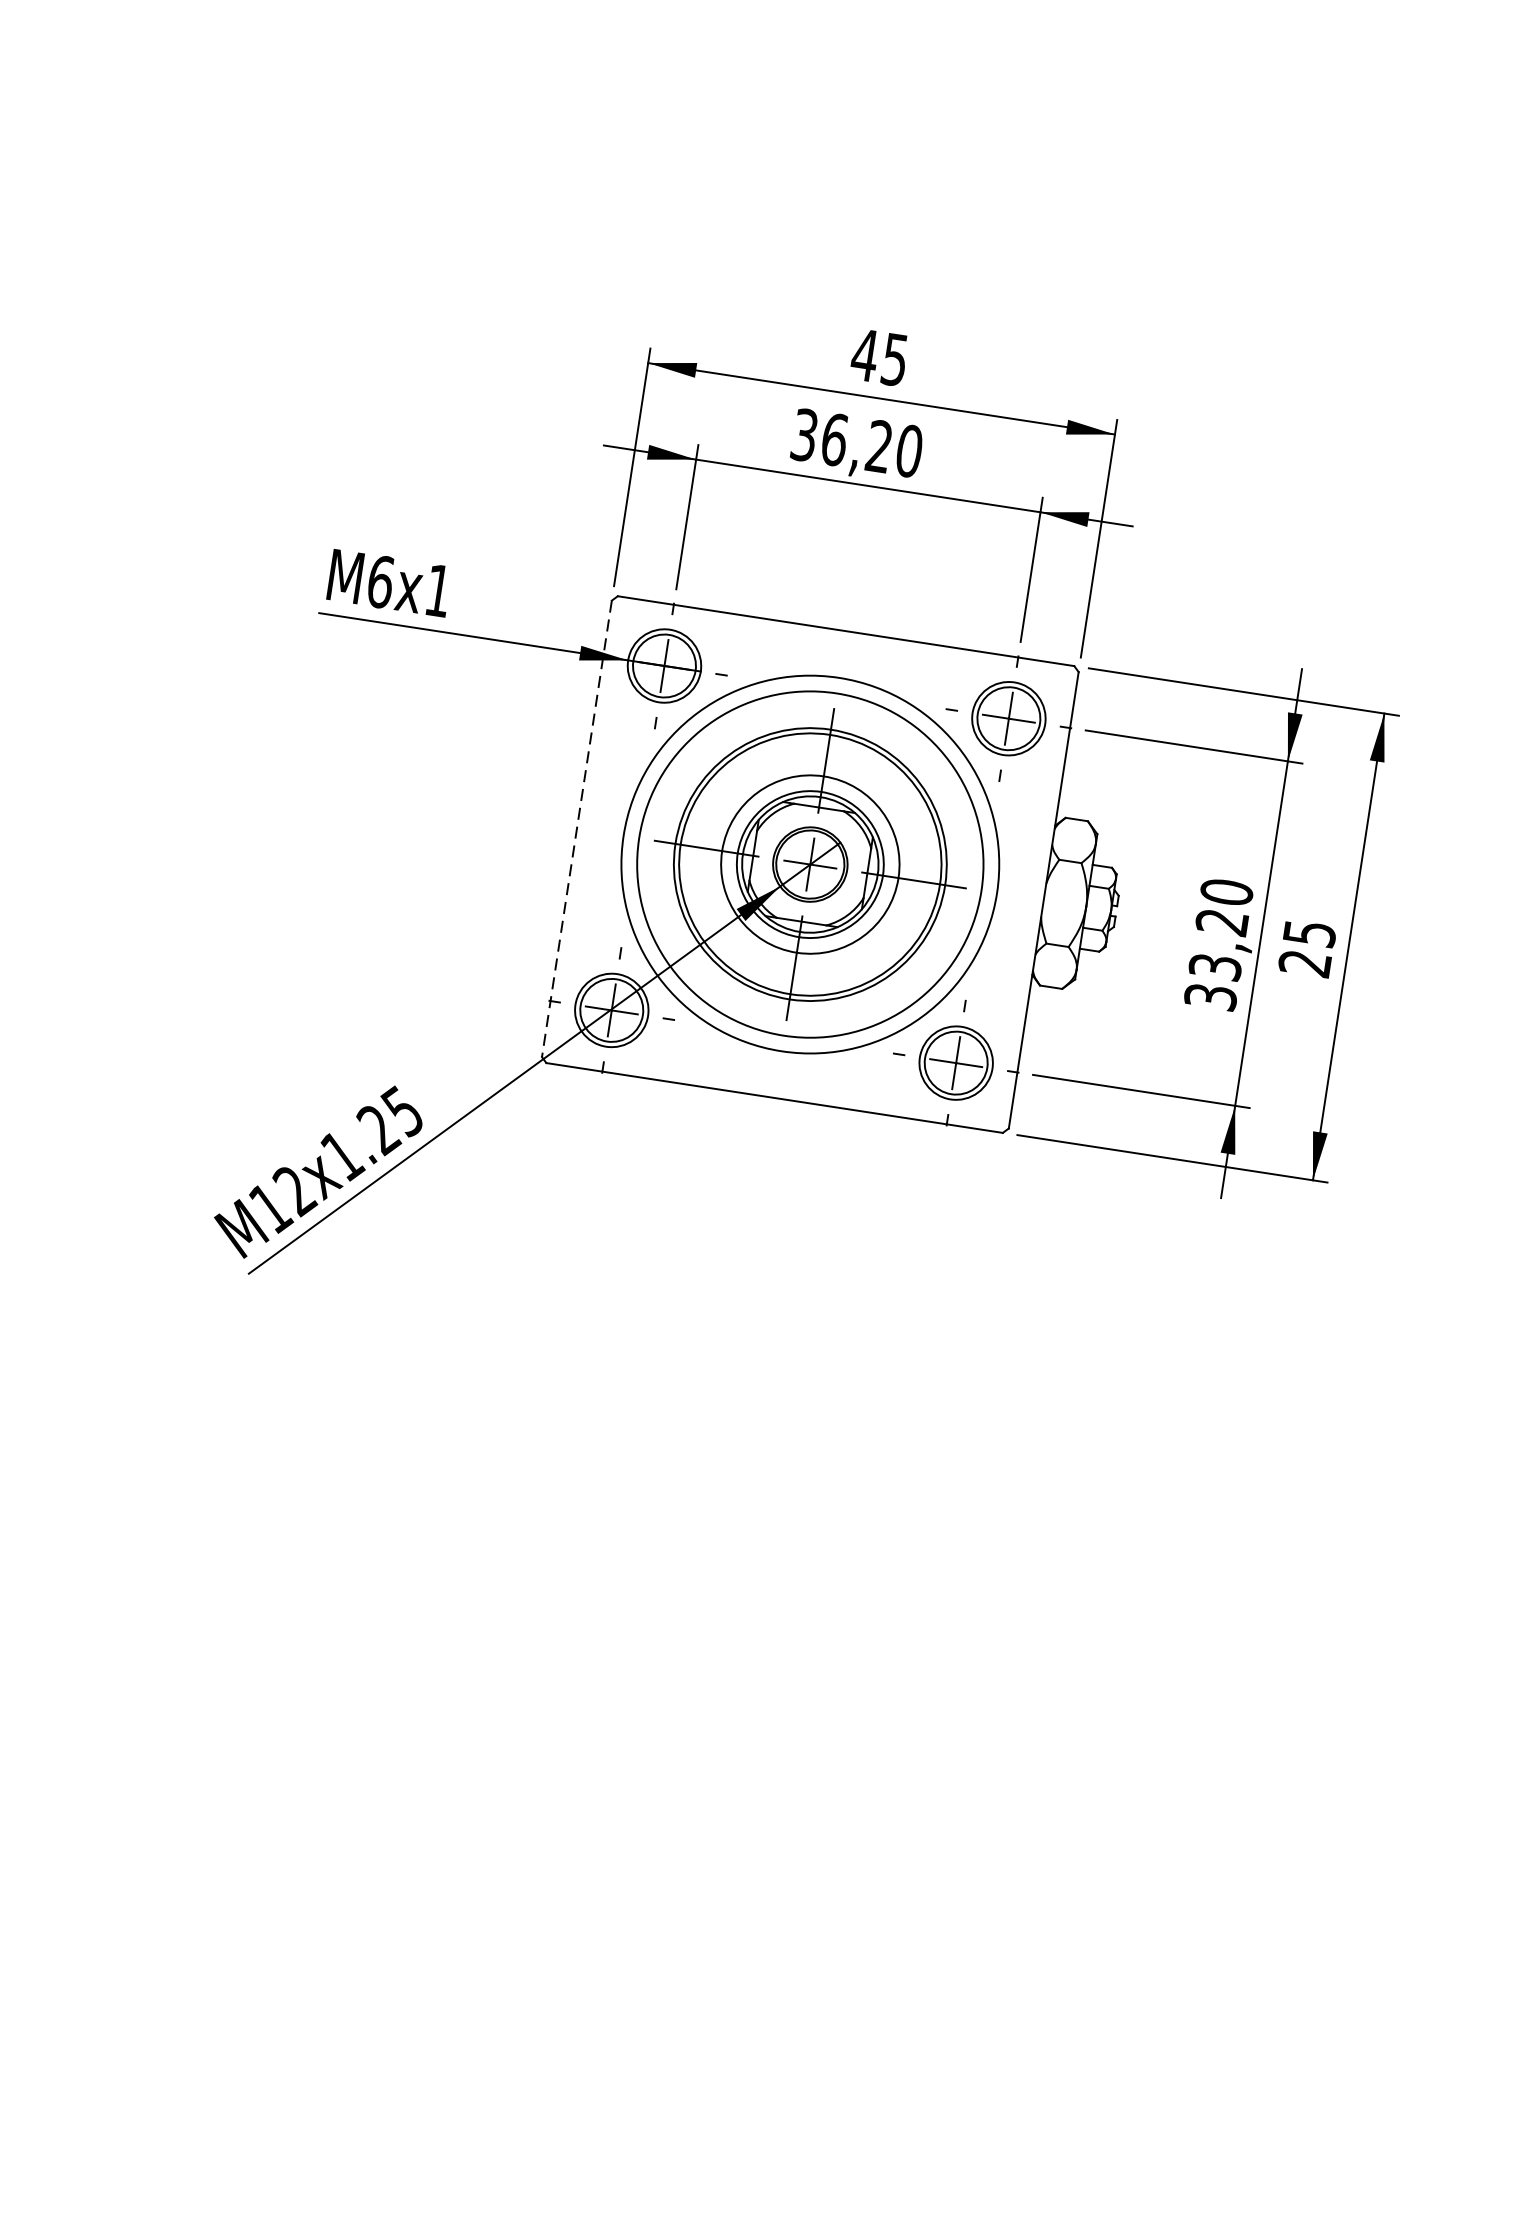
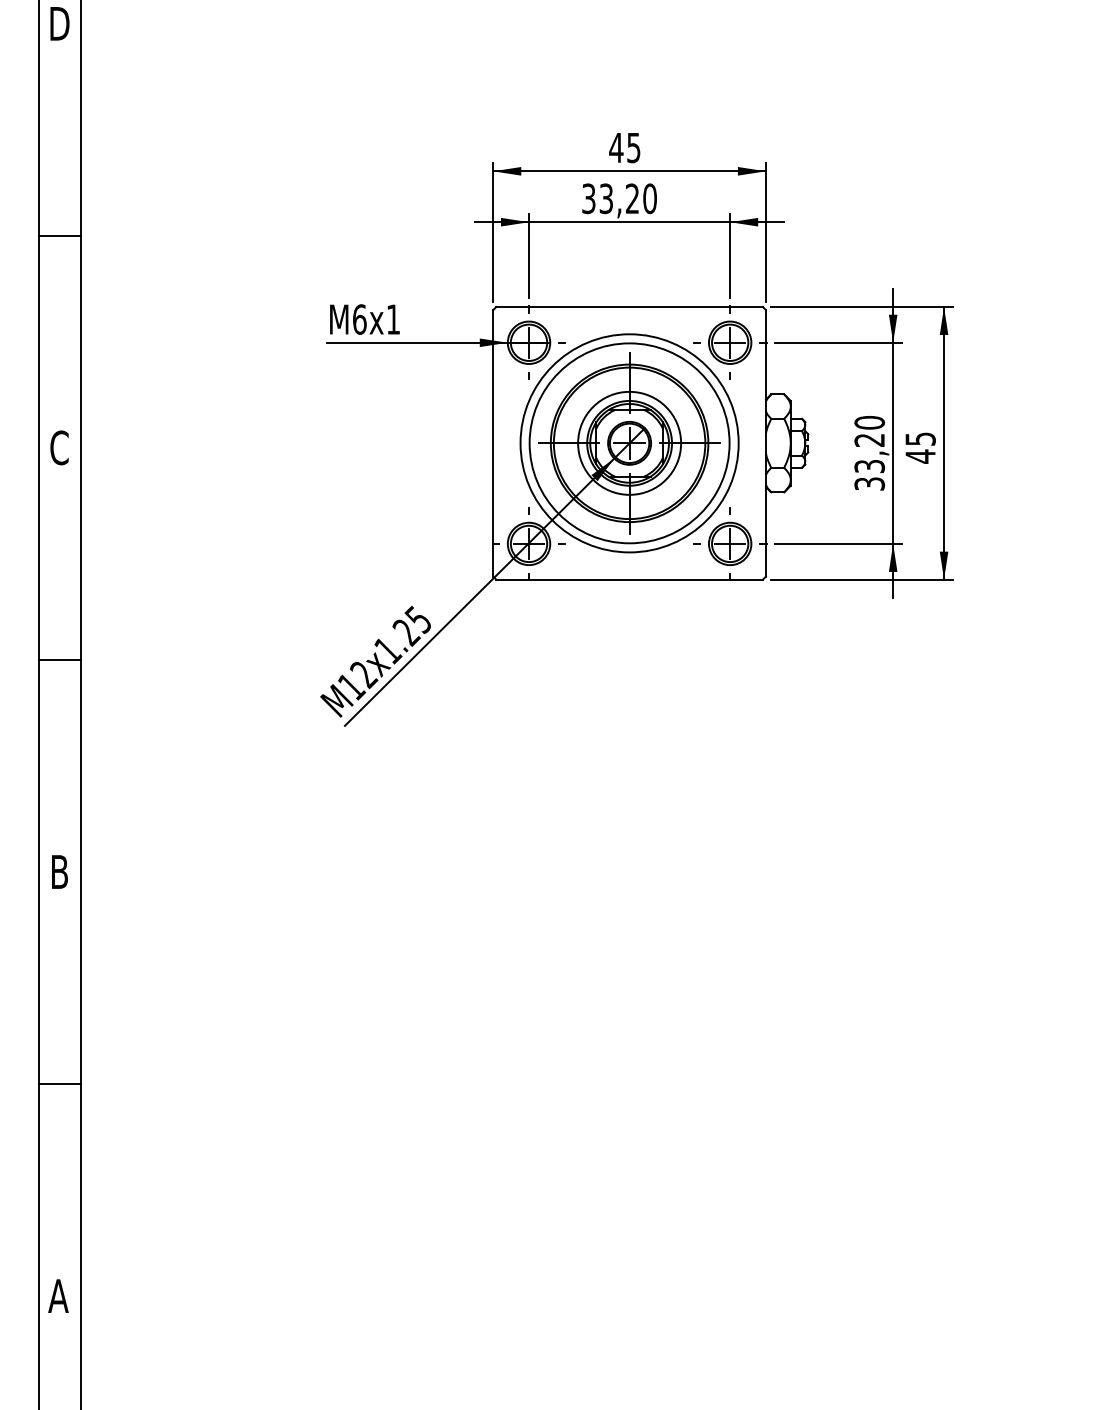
text: (834, 439) -> (606, 198), 36,20 -> 33,20
line: (577, 829) -> (493, 443), dashed -> solid
text: (1304, 963) -> (920, 456), 25 -> 45

